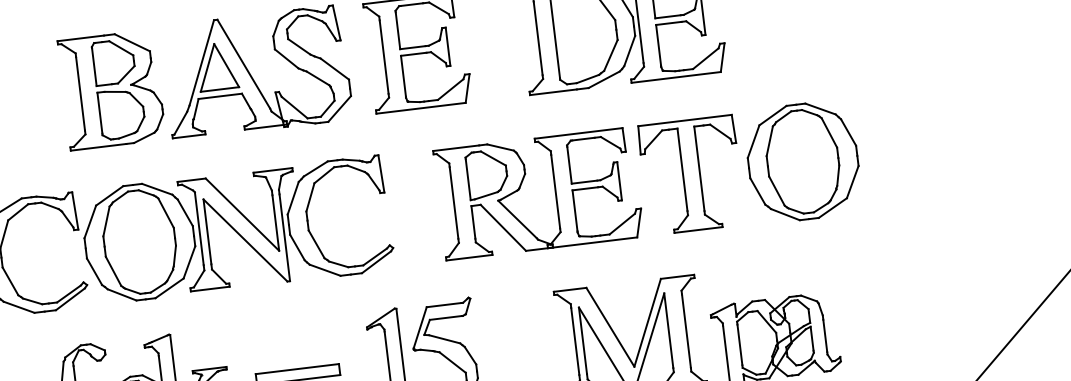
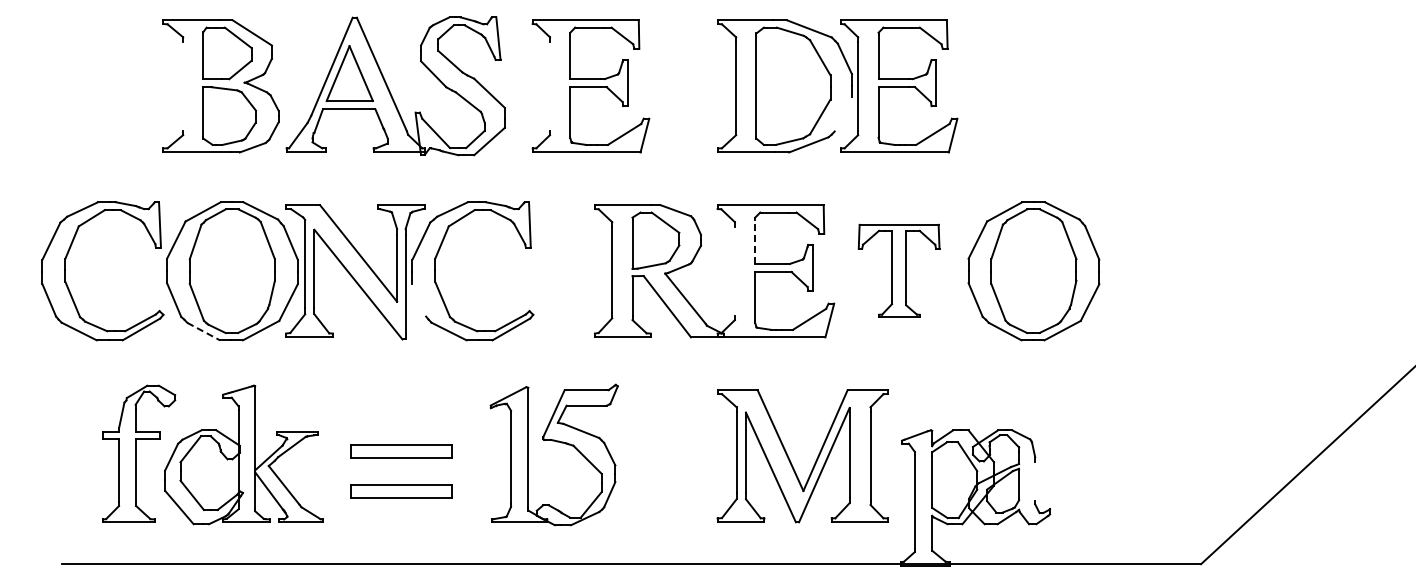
line: (629, 51) -> (843, 114), removed
line: (384, 56) -> (550, 85), removed
line: (80, 93) -> (183, 85), removed
line: (569, 165) -> (755, 241), solid -> dashed
part: (691, 174) -> (898, 270), size x0.7
line: (555, 191) -> (734, 270), removed
line: (297, 247) -> (419, 300), removed
line: (121, 294) -> (203, 331), solid -> dashed
line: (825, 335) -> (1035, 481), removed

